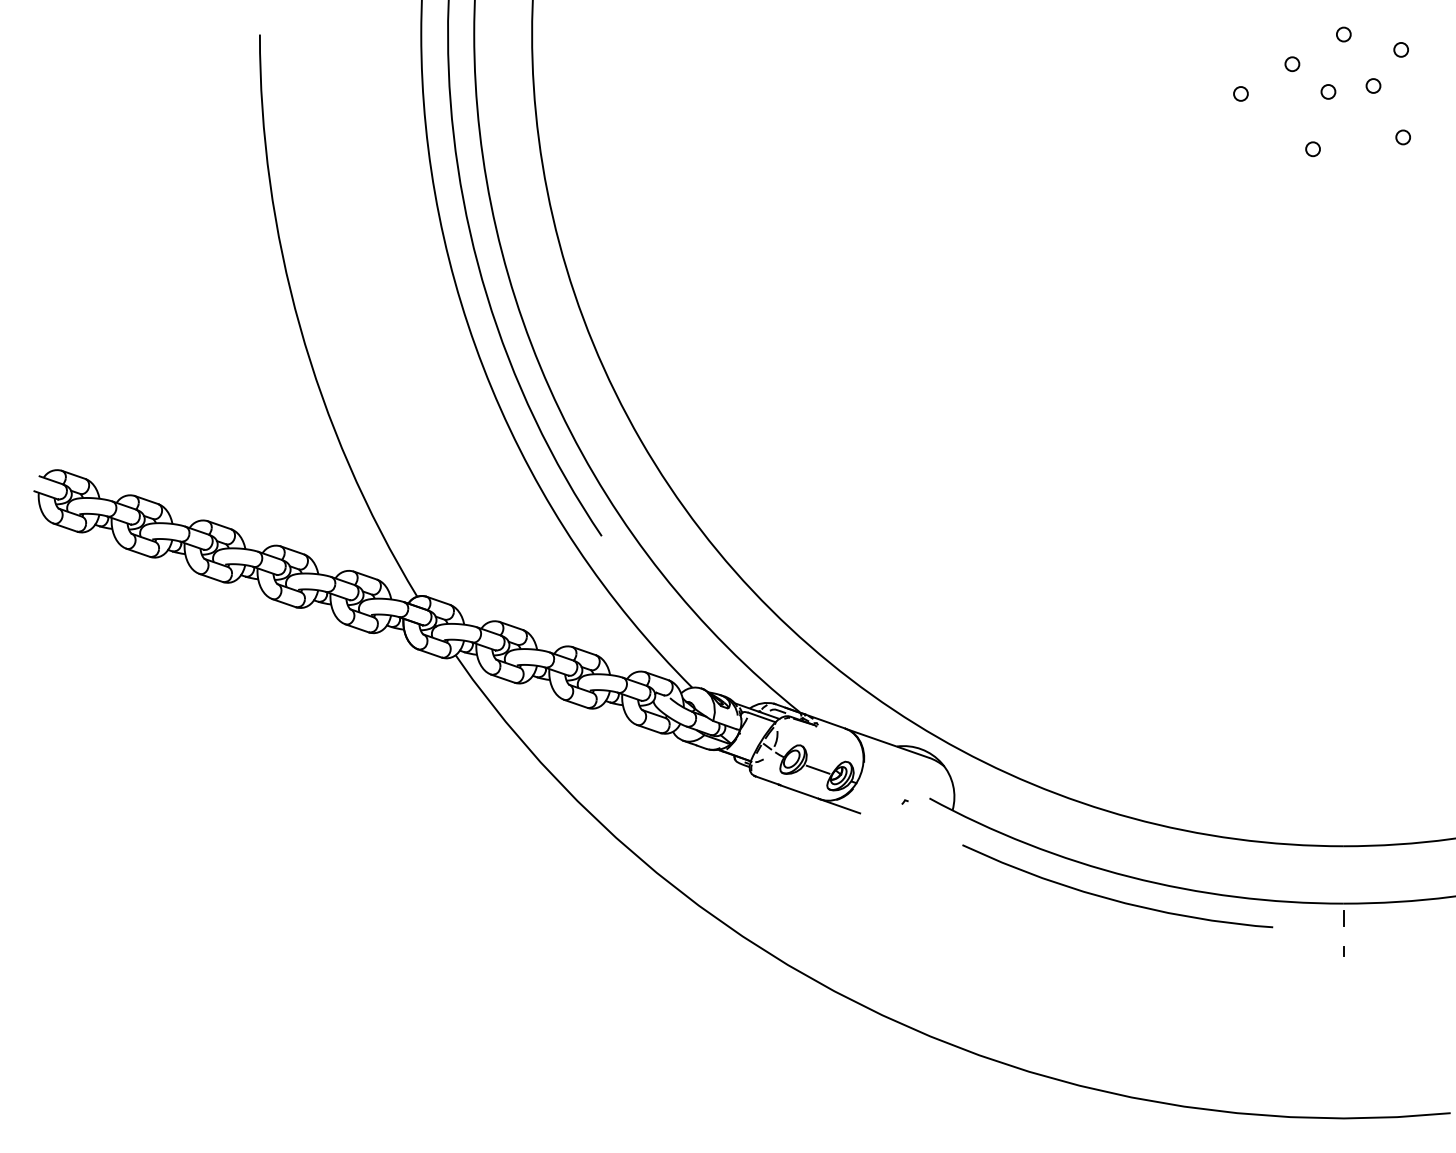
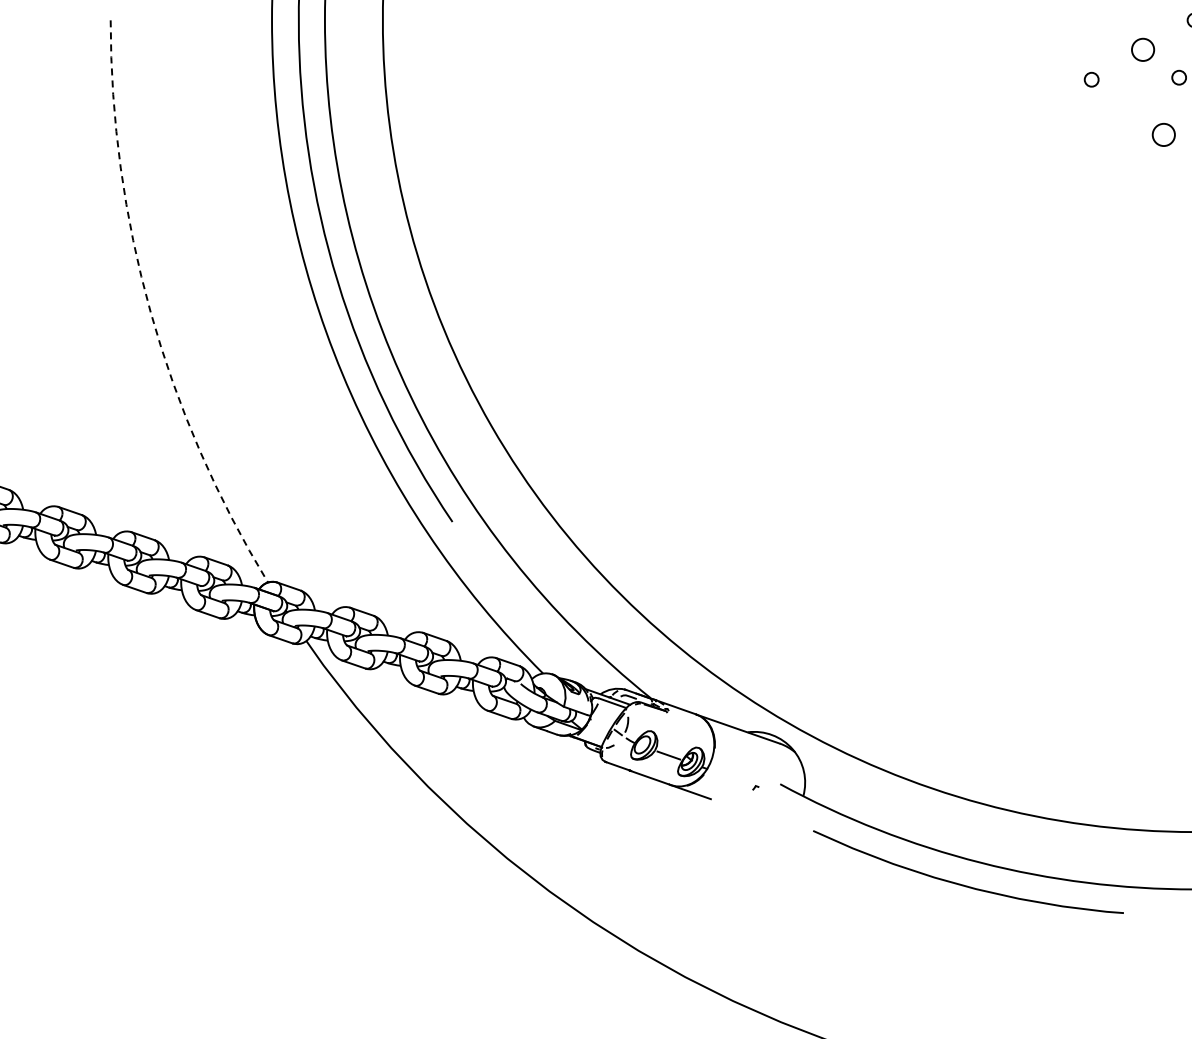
circle: (1292, 64) -> (1143, 50), size x1.6
circle: (1312, 149) -> (1163, 135), size x1.6
arc: (299, 326) -> (150, 312), solid -> dashed

